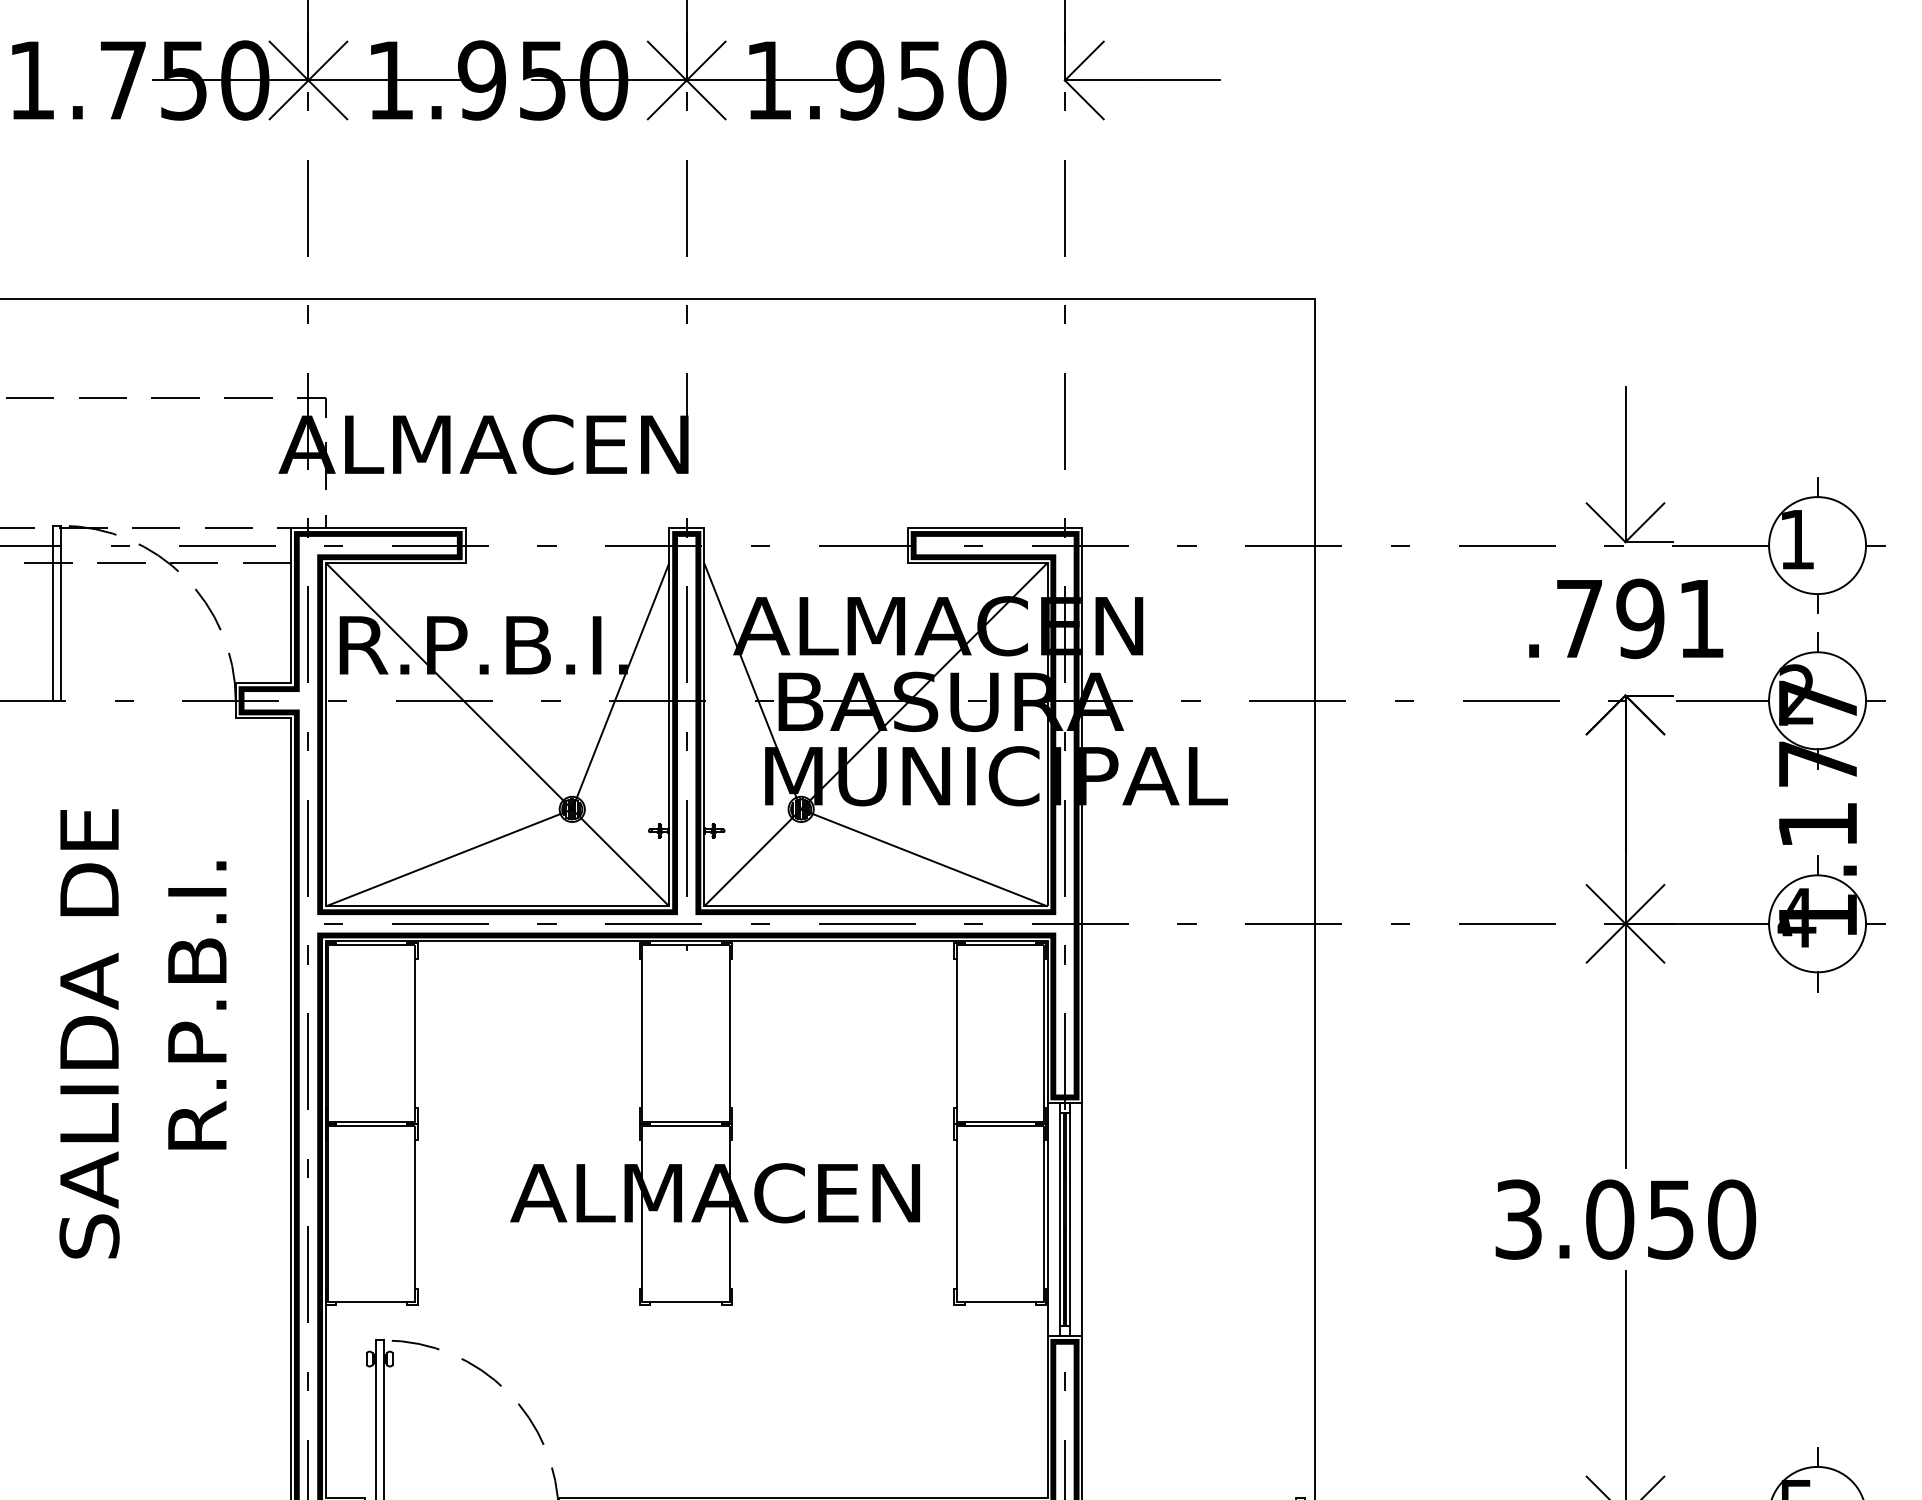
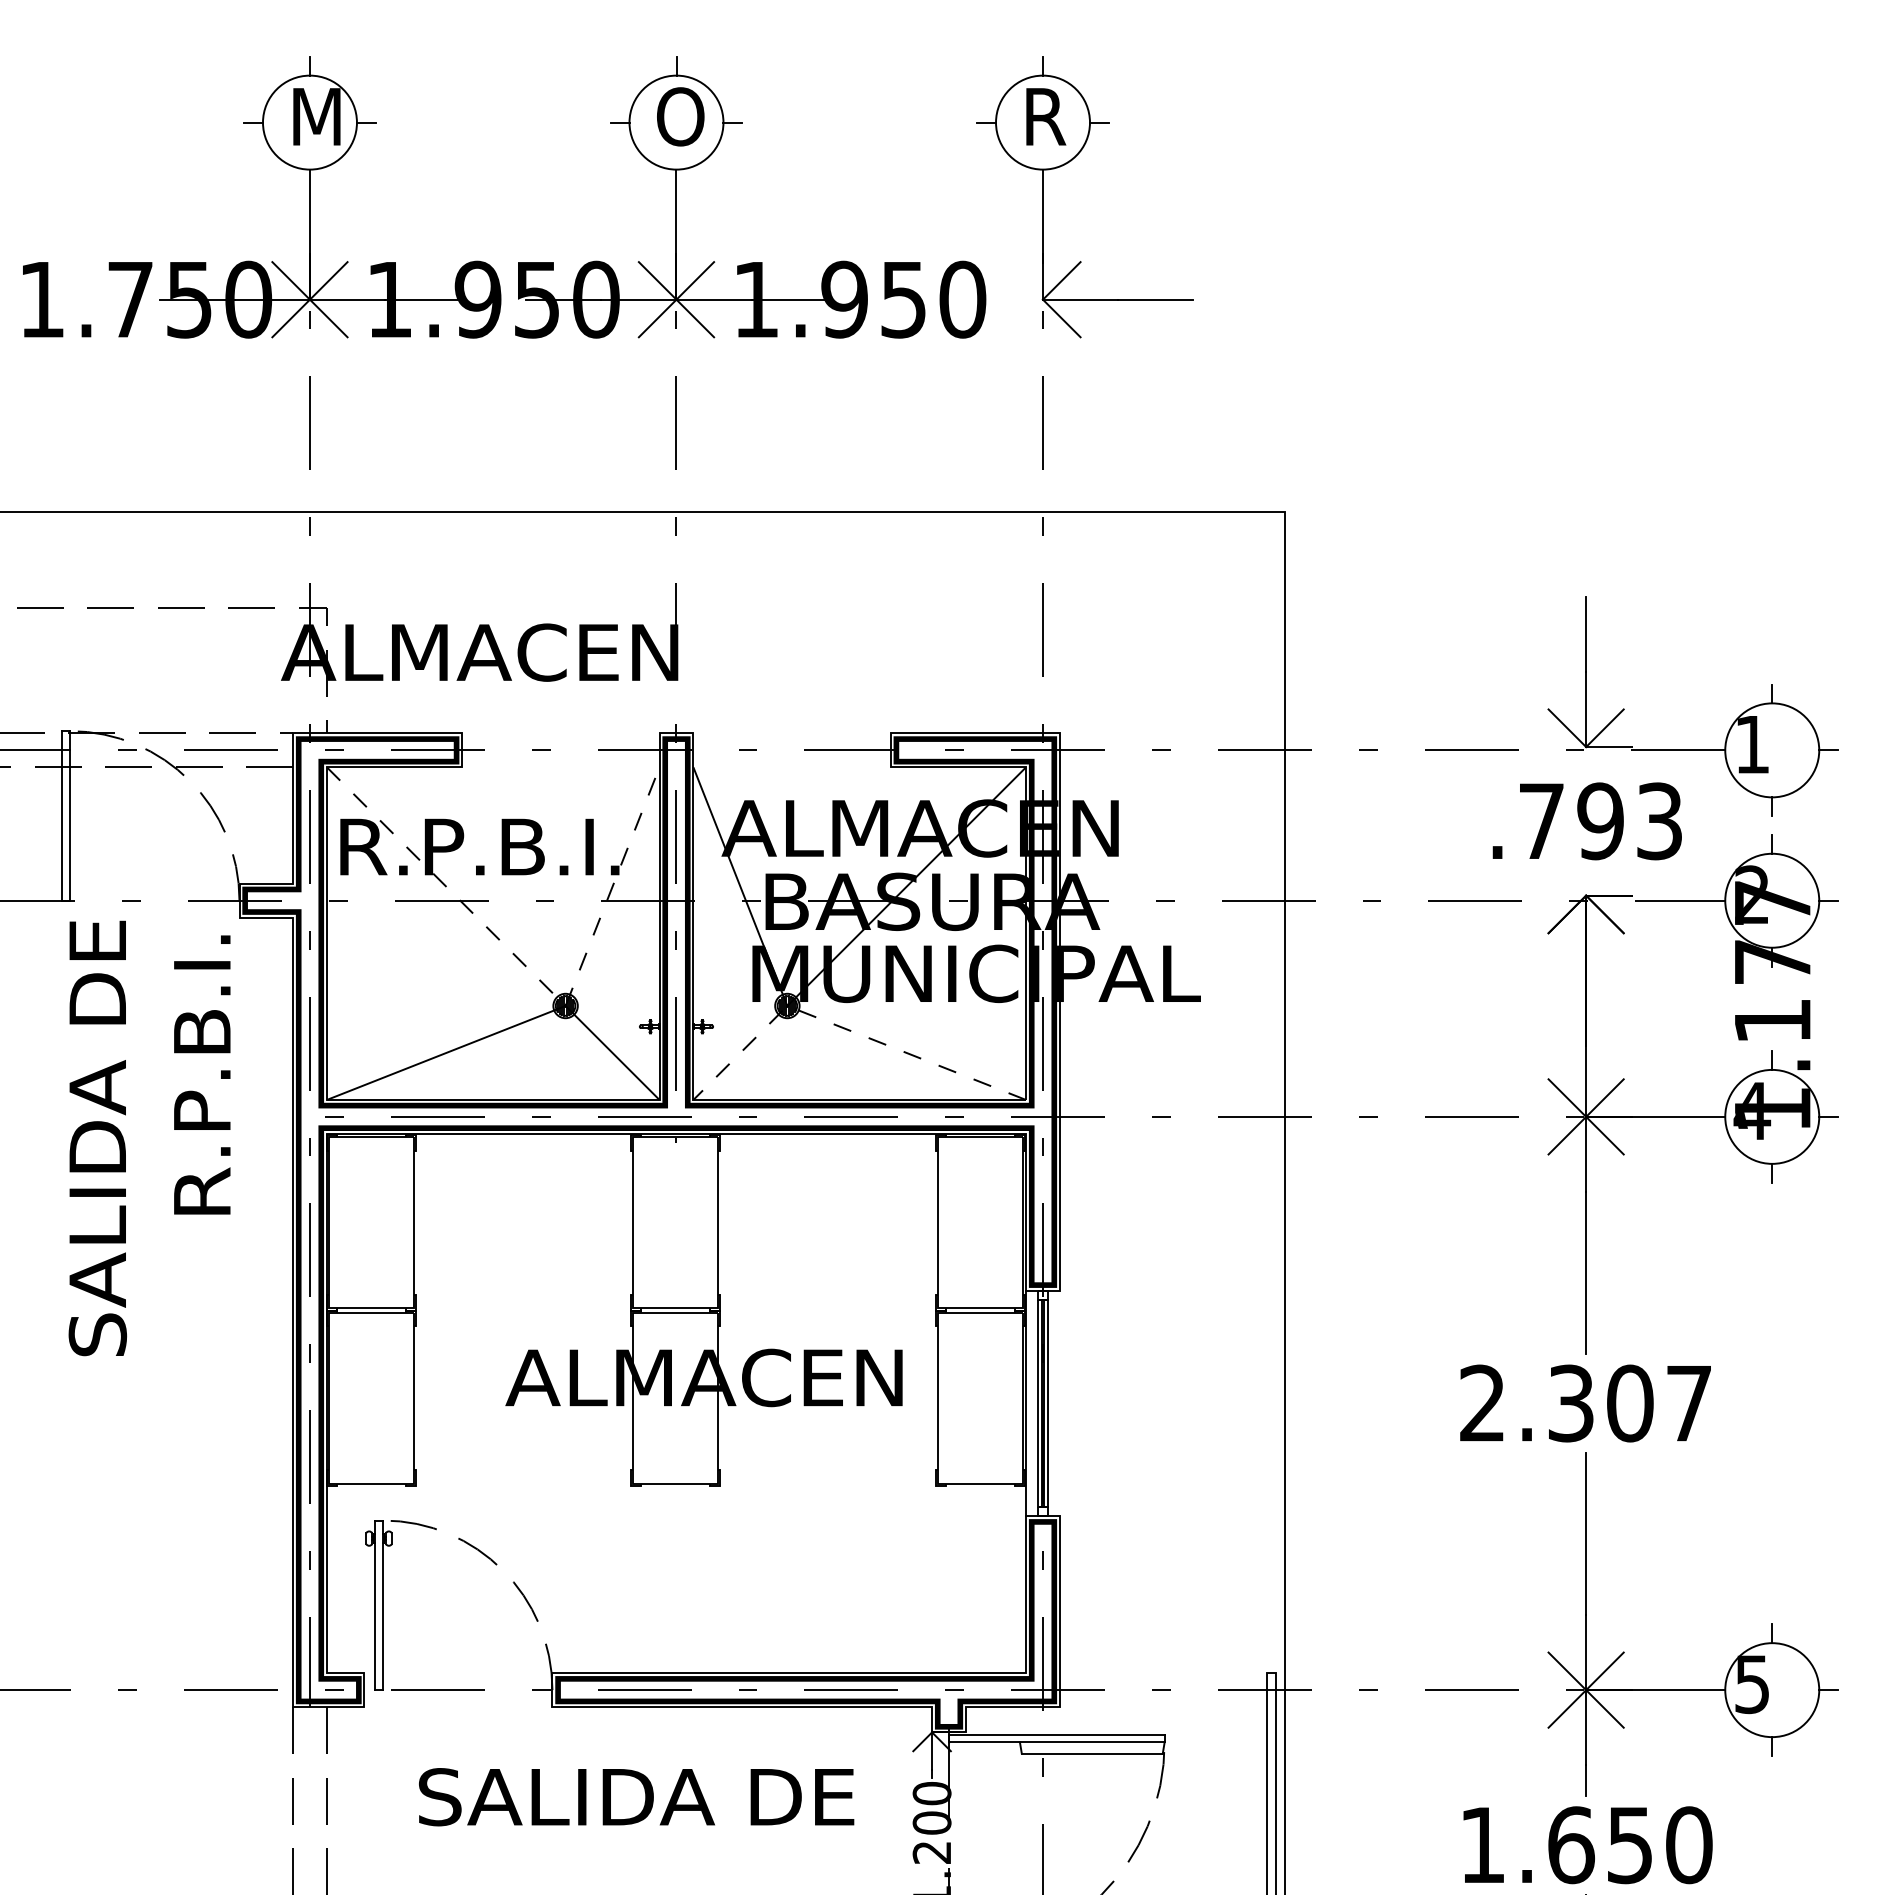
text: (1701, 618) -> (1659, 821), .791 -> .793
line: (543, 779) -> (537, 977), solid -> dashed
line: (860, 832) -> (844, 1028), solid -> dashed
text: (197, 1004) -> (202, 1074), moved
text: (89, 1033) -> (97, 1138), moved
line: (1081, 1219) -> (1059, 1403), removed
text: (1625, 1219) -> (1586, 1403), 3.050 -> 2.307

